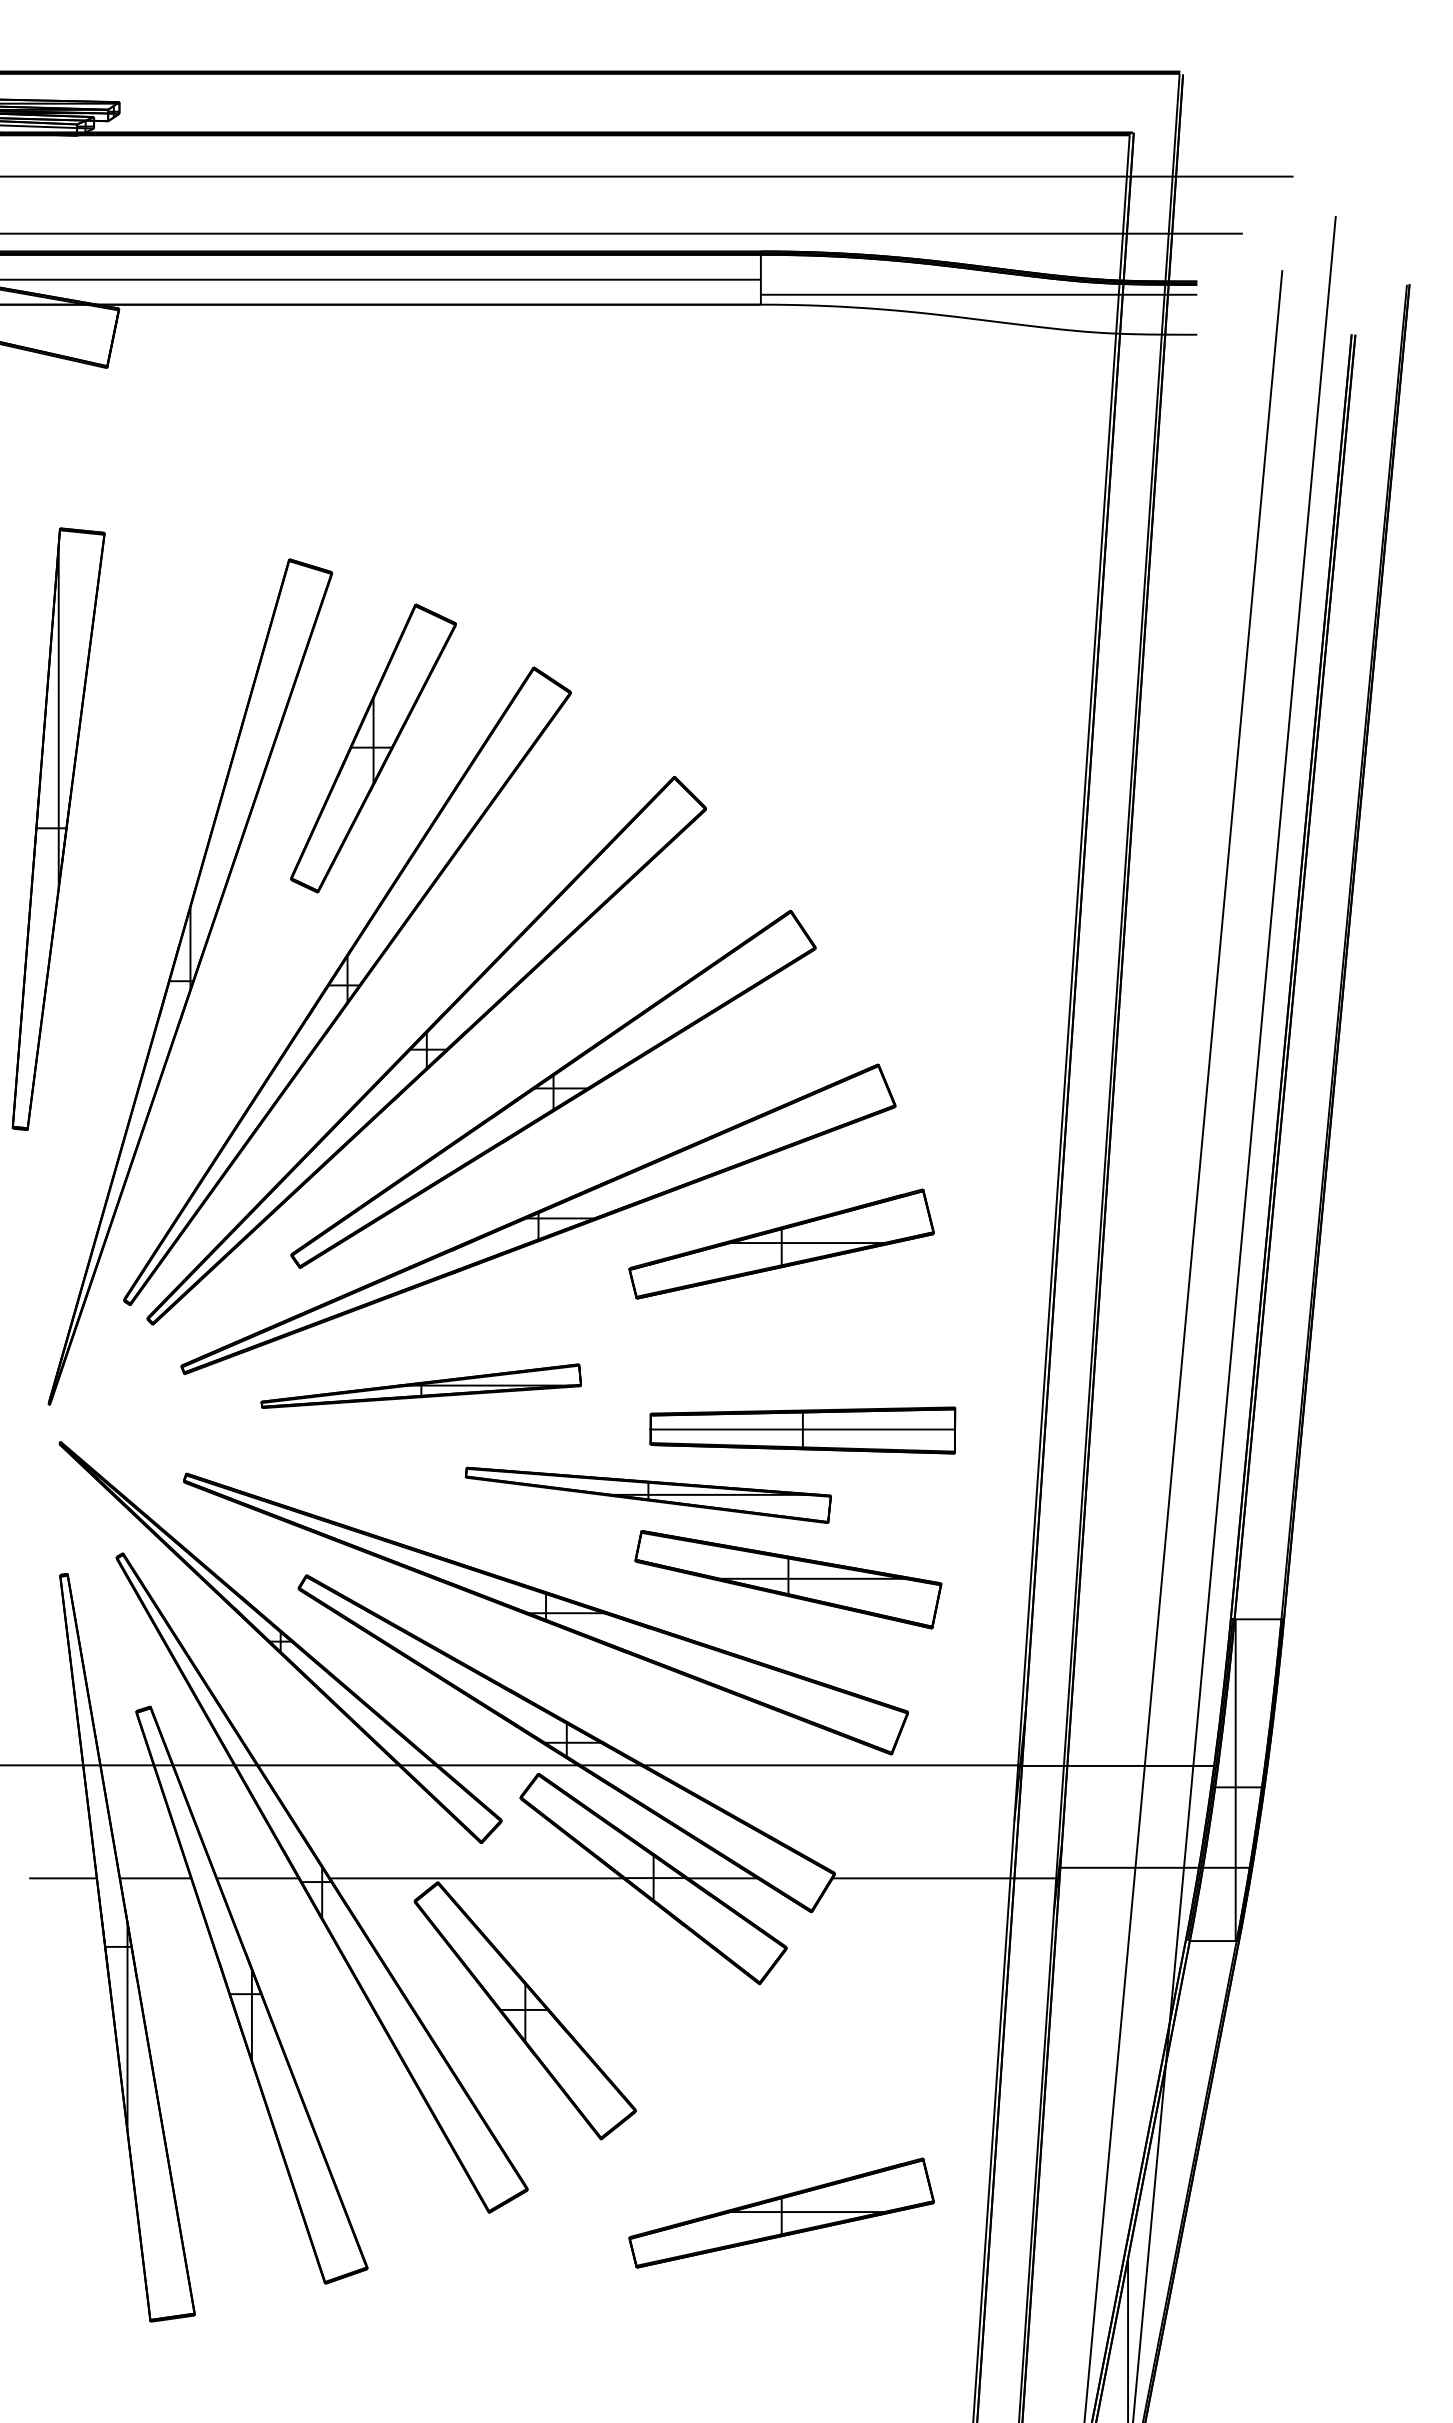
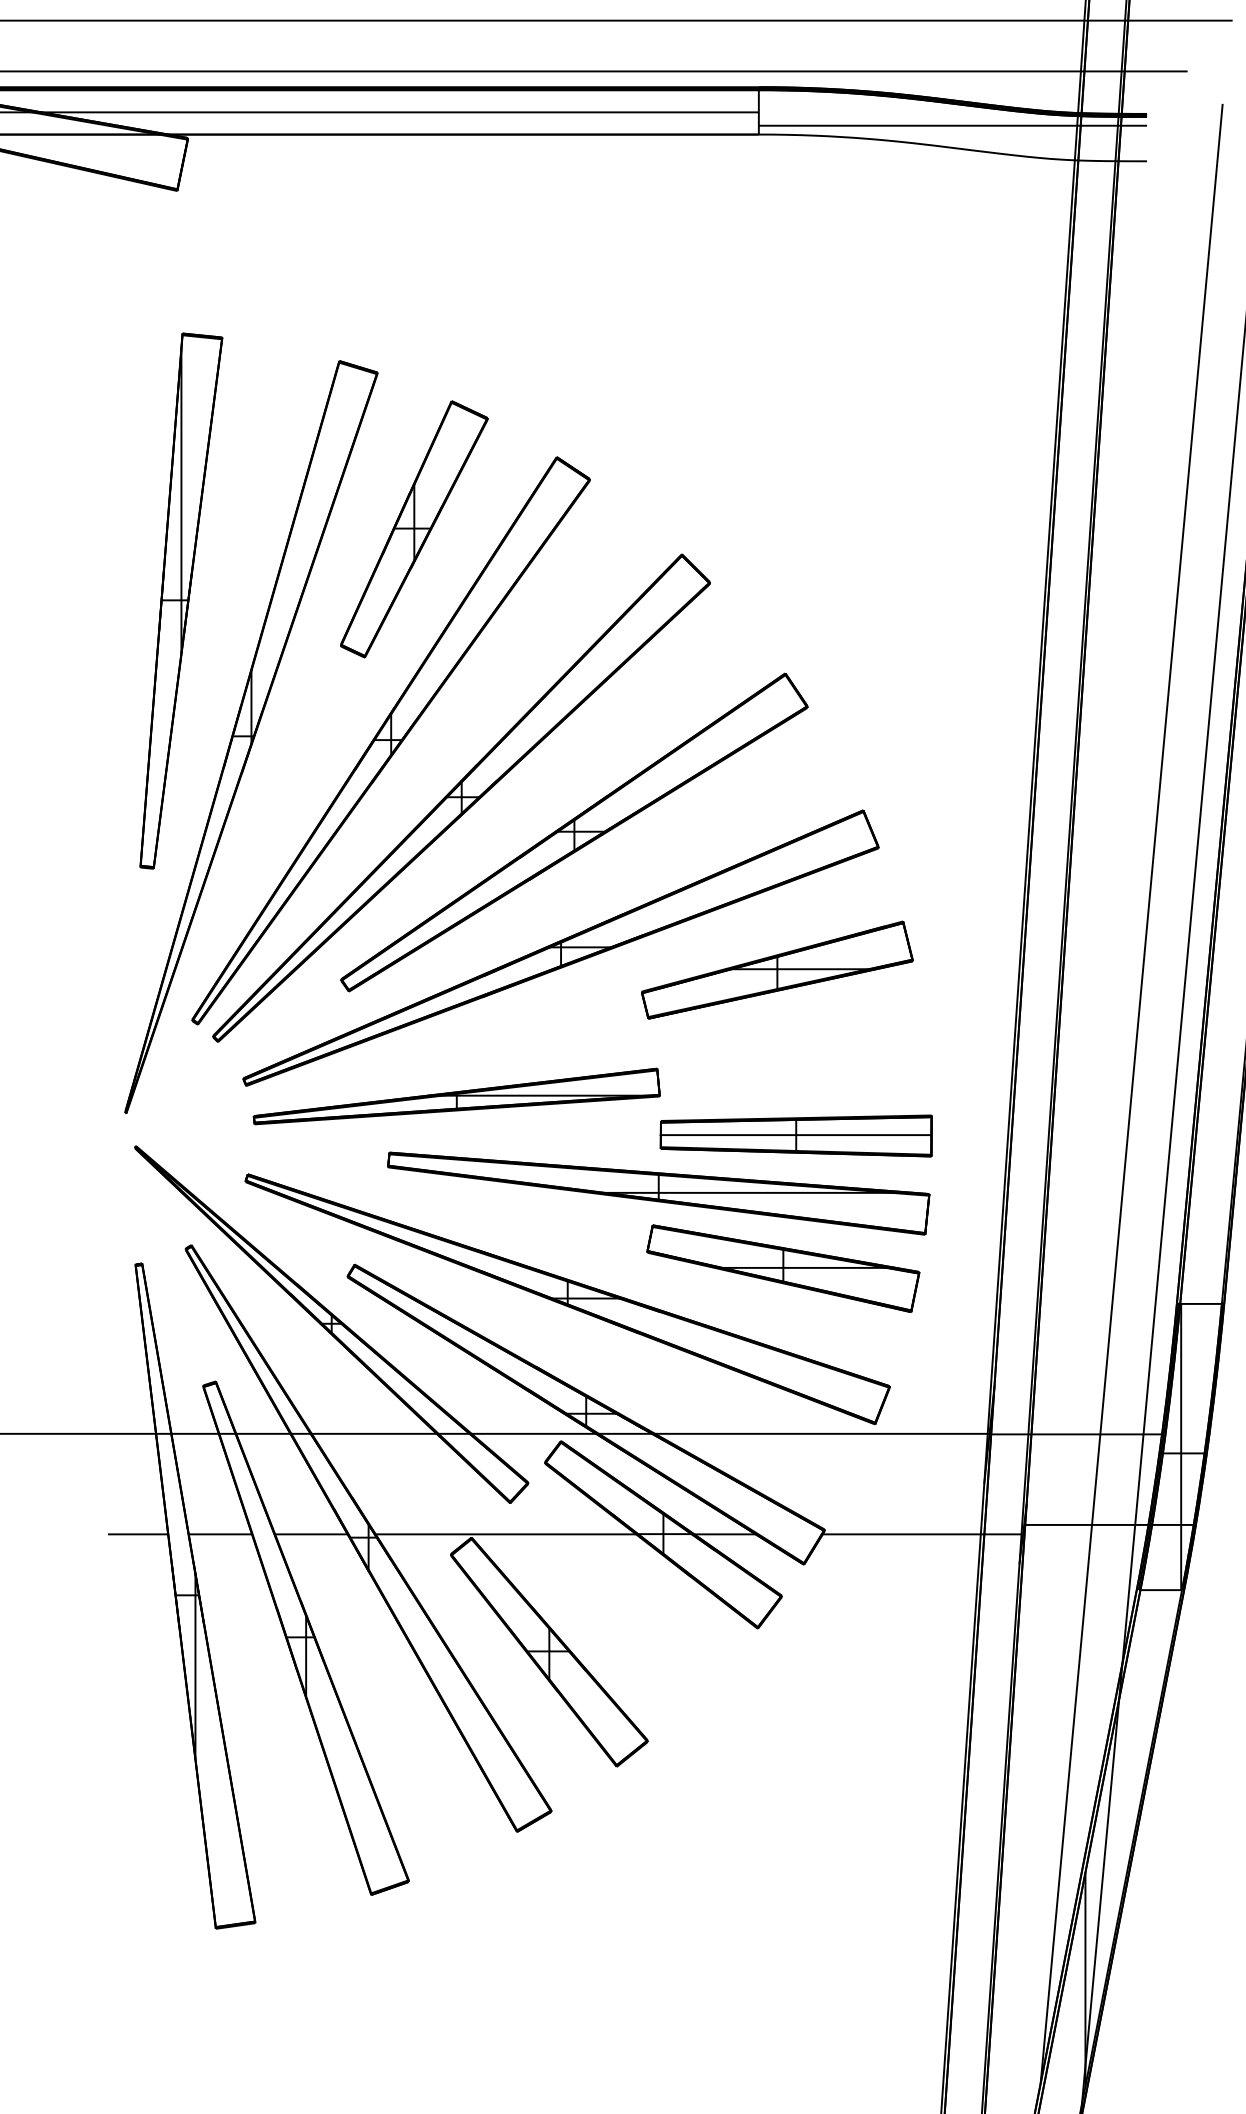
part: (58, 828) -> (181, 600), moved
part: (421, 1386) -> (456, 1096), size x1.43
part: (648, 1495) -> (658, 1193), size x1.67
part: (781, 2212) -> (777, 1831), removed

